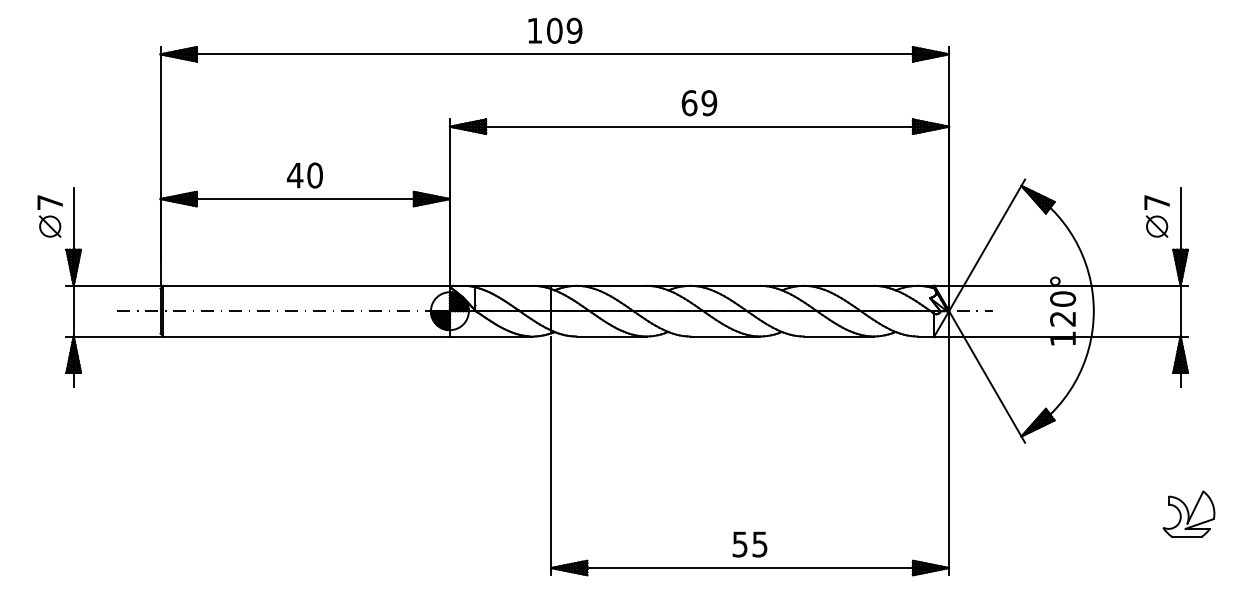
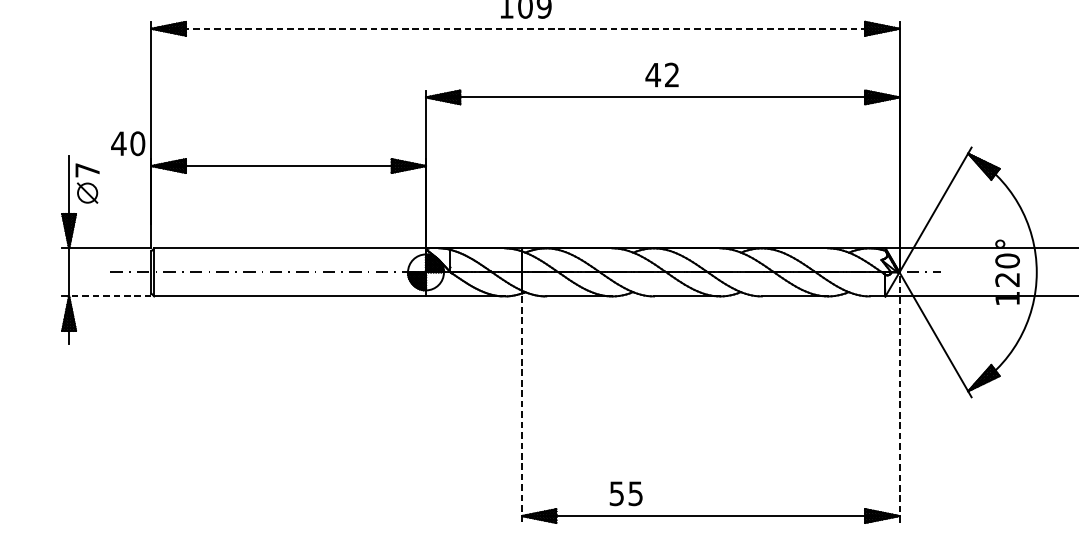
line: (555, 54) -> (526, 28), solid -> dashed
text: (699, 103) -> (662, 75), 69 -> 42
text: (304, 175) -> (127, 143), moved
part: (49, 216) -> (86, 183), moved
line: (116, 336) -> (109, 296), solid -> dashed
line: (949, 442) -> (899, 396), solid -> dashed
line: (551, 456) -> (522, 410), solid -> dashed
text: (749, 544) -> (625, 493), moved

